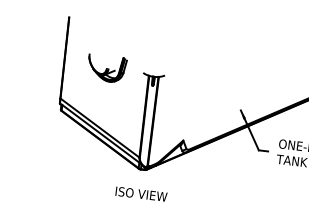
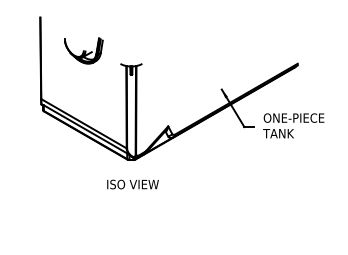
part: (106, 68) -> (83, 50), moved

